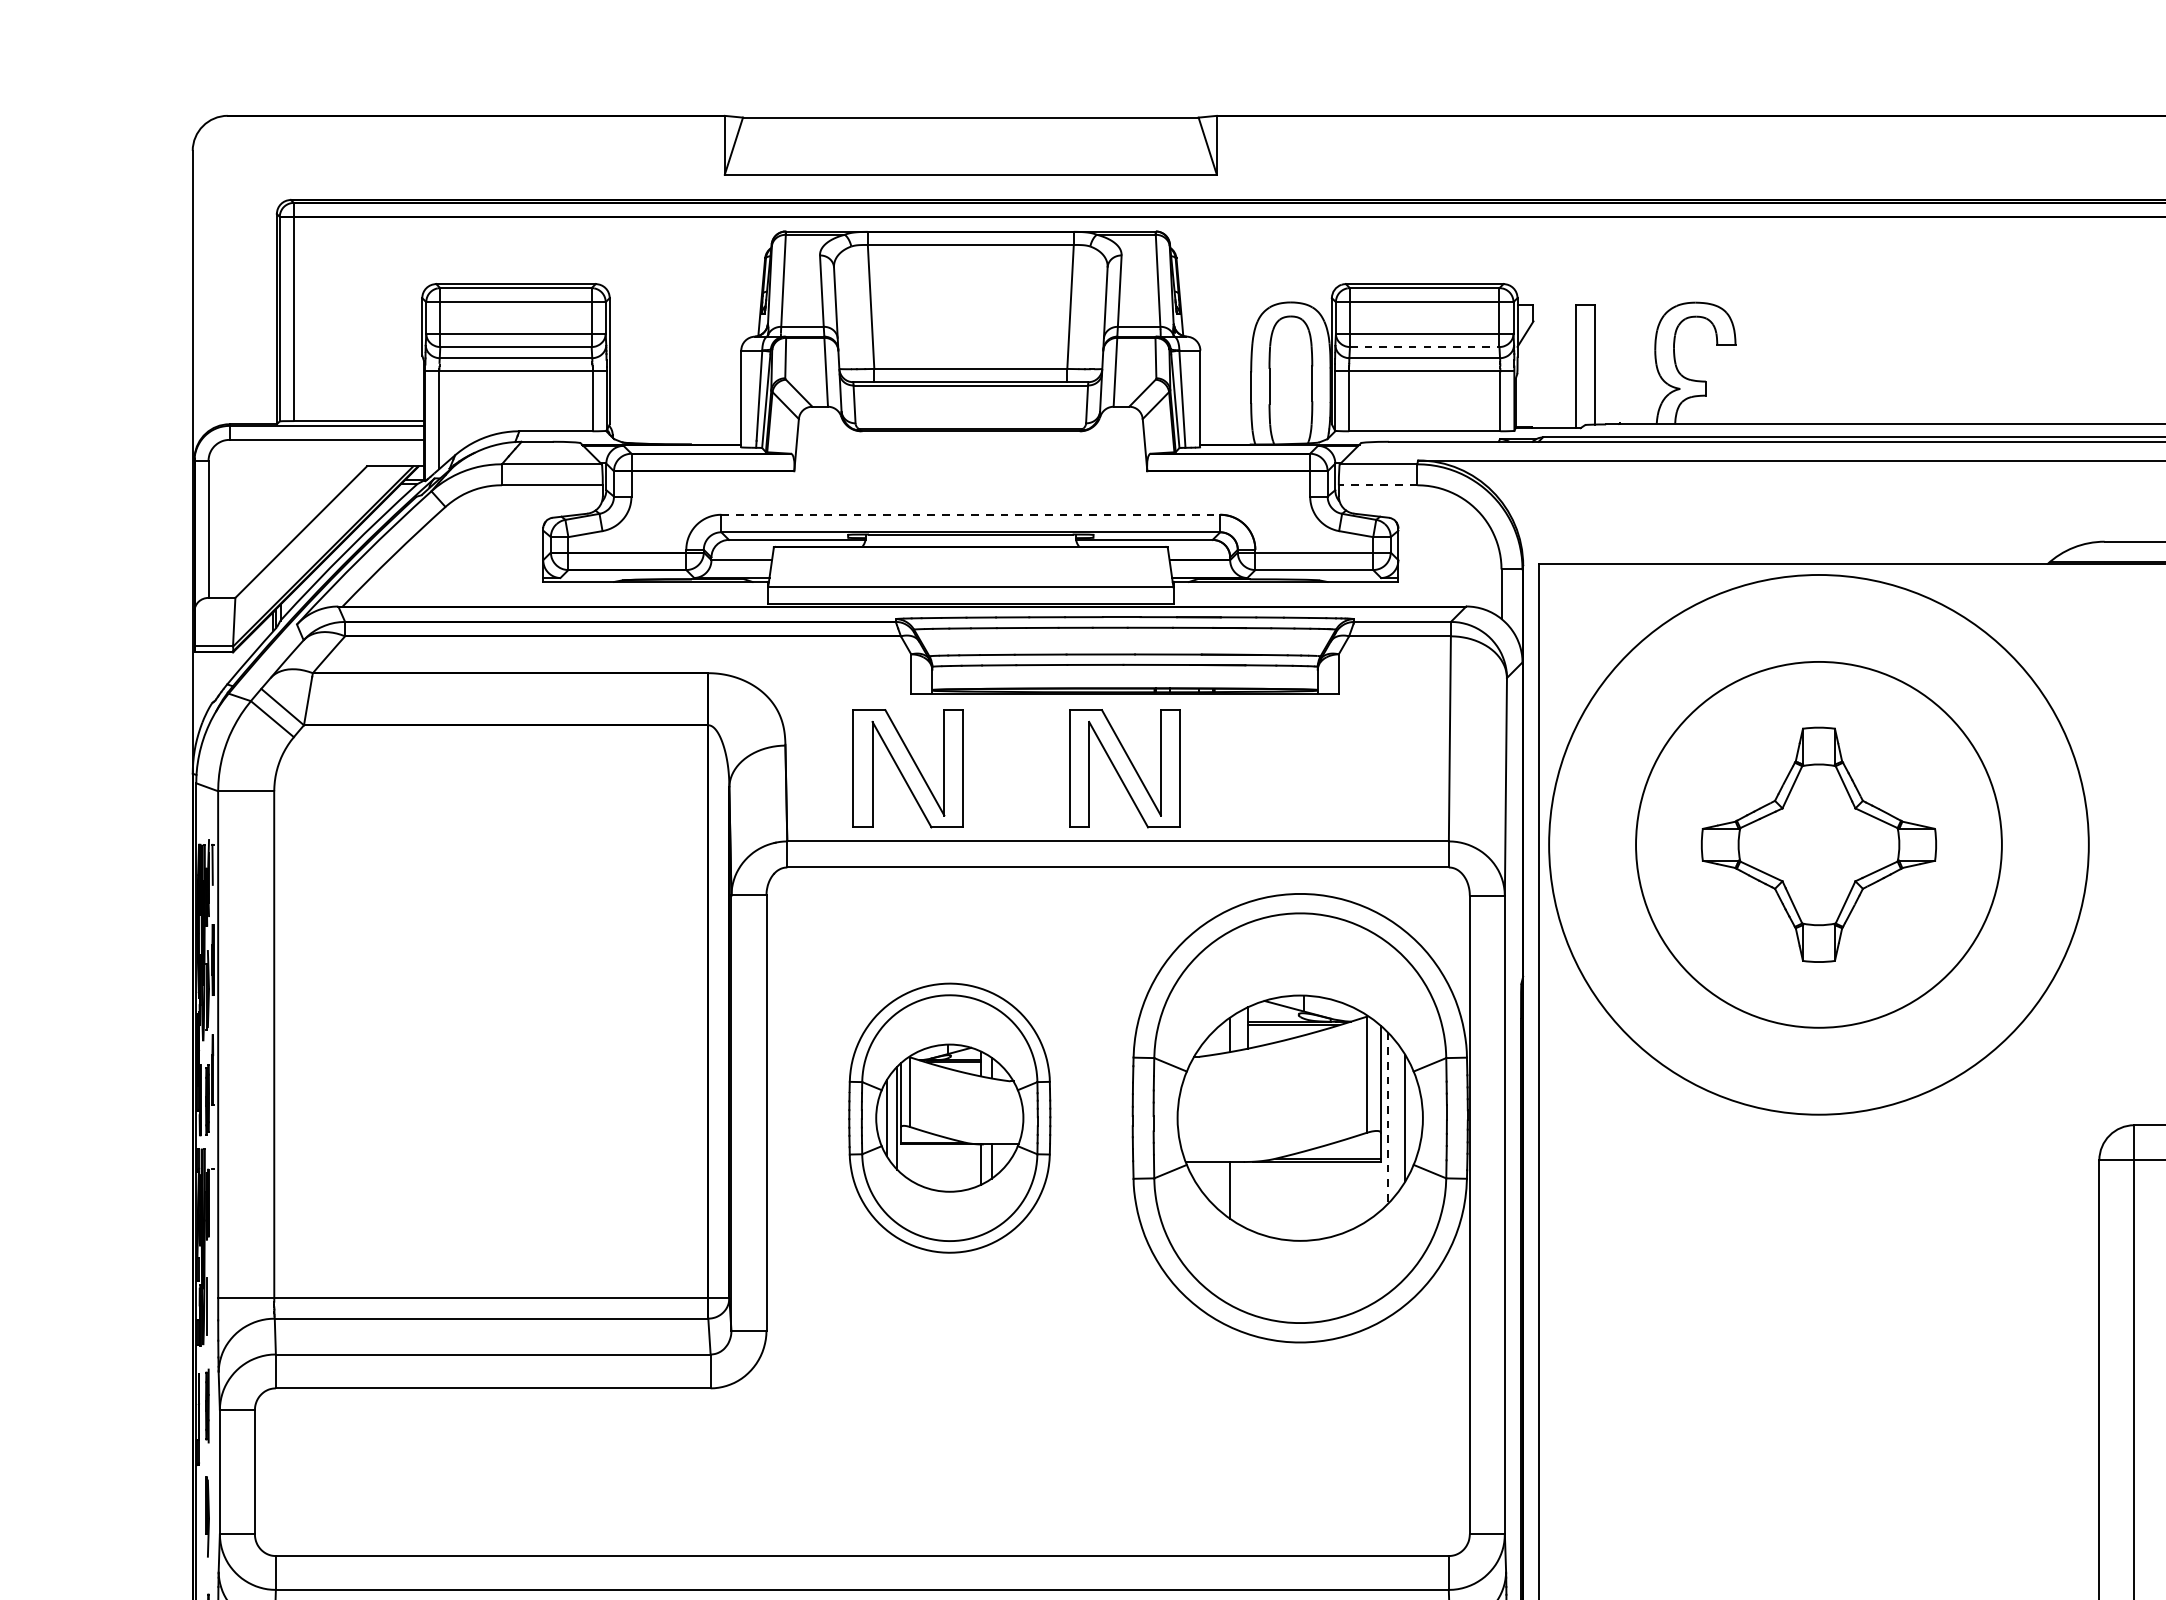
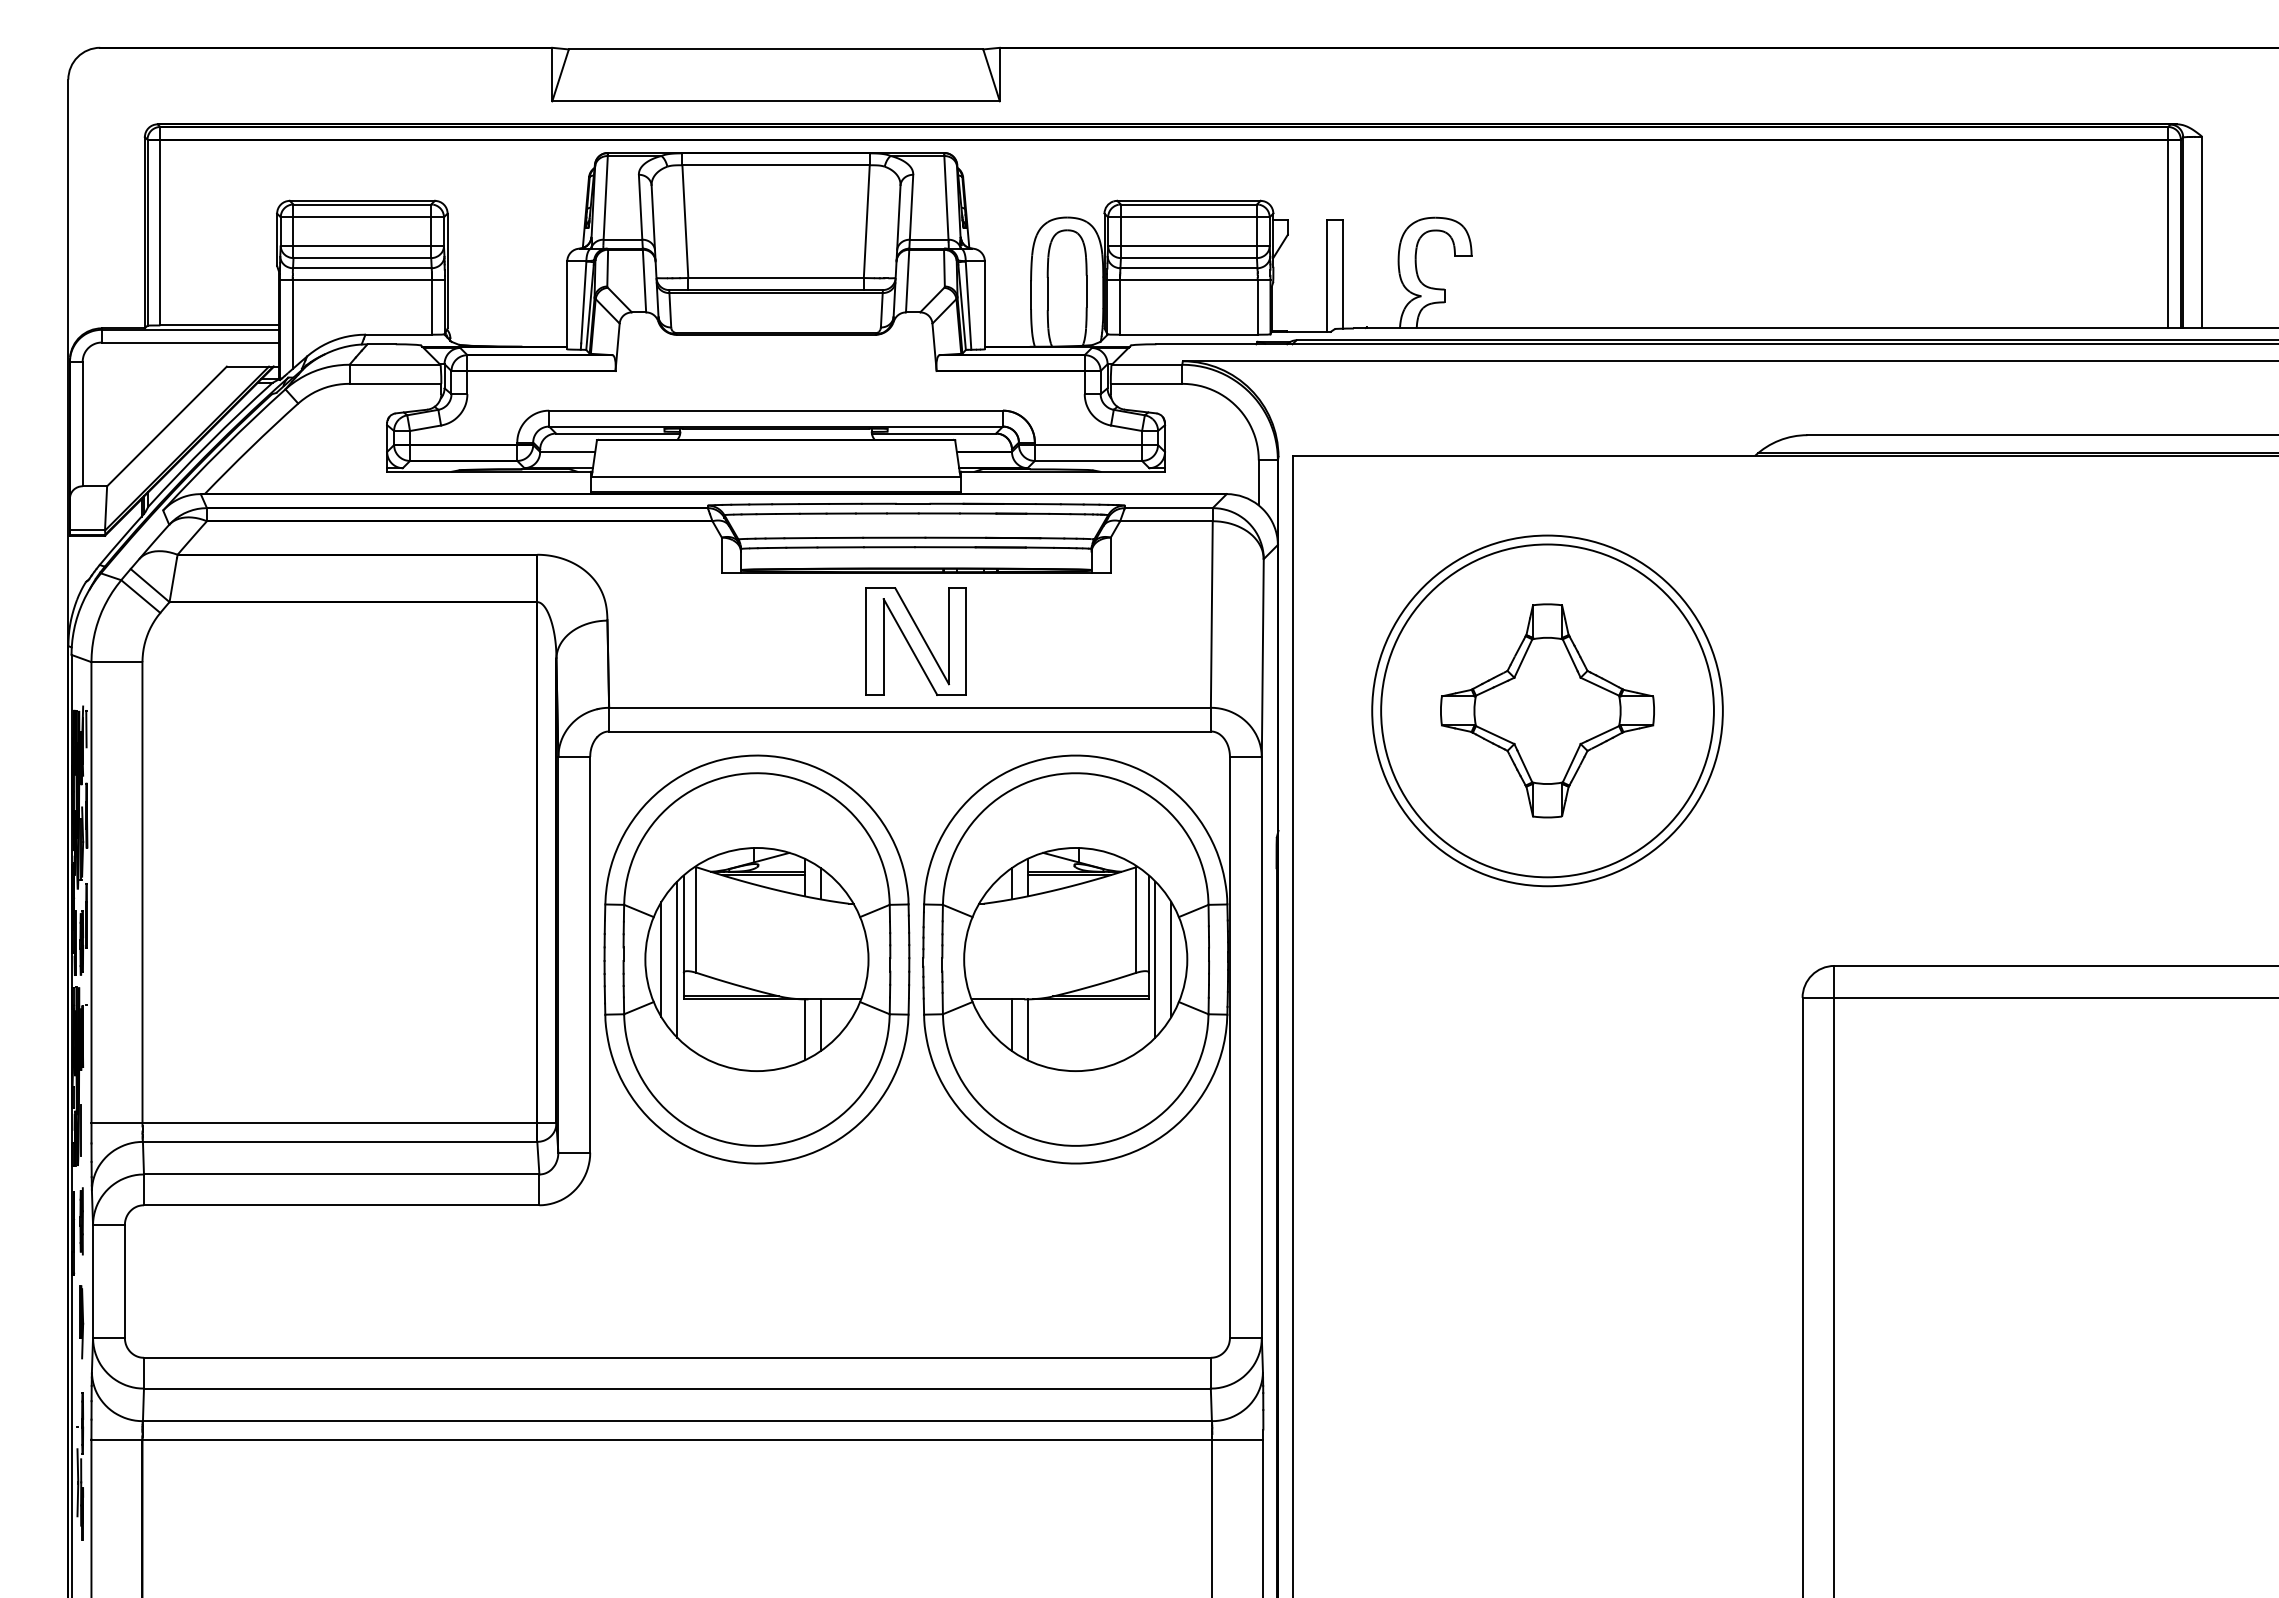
line: (1424, 347) -> (1188, 258), dashed -> solid
line: (1378, 484) -> (1146, 383), dashed -> solid
line: (971, 514) -> (776, 410), dashed -> solid
part: (907, 768) -> (718, 641), removed
circle: (1818, 844) -> (1547, 710), size x0.71
part: (949, 1118) -> (756, 959), size x1.67
line: (1387, 1119) -> (1155, 960), dashed -> solid
line: (1247, 1195) -> (1027, 1029), added

